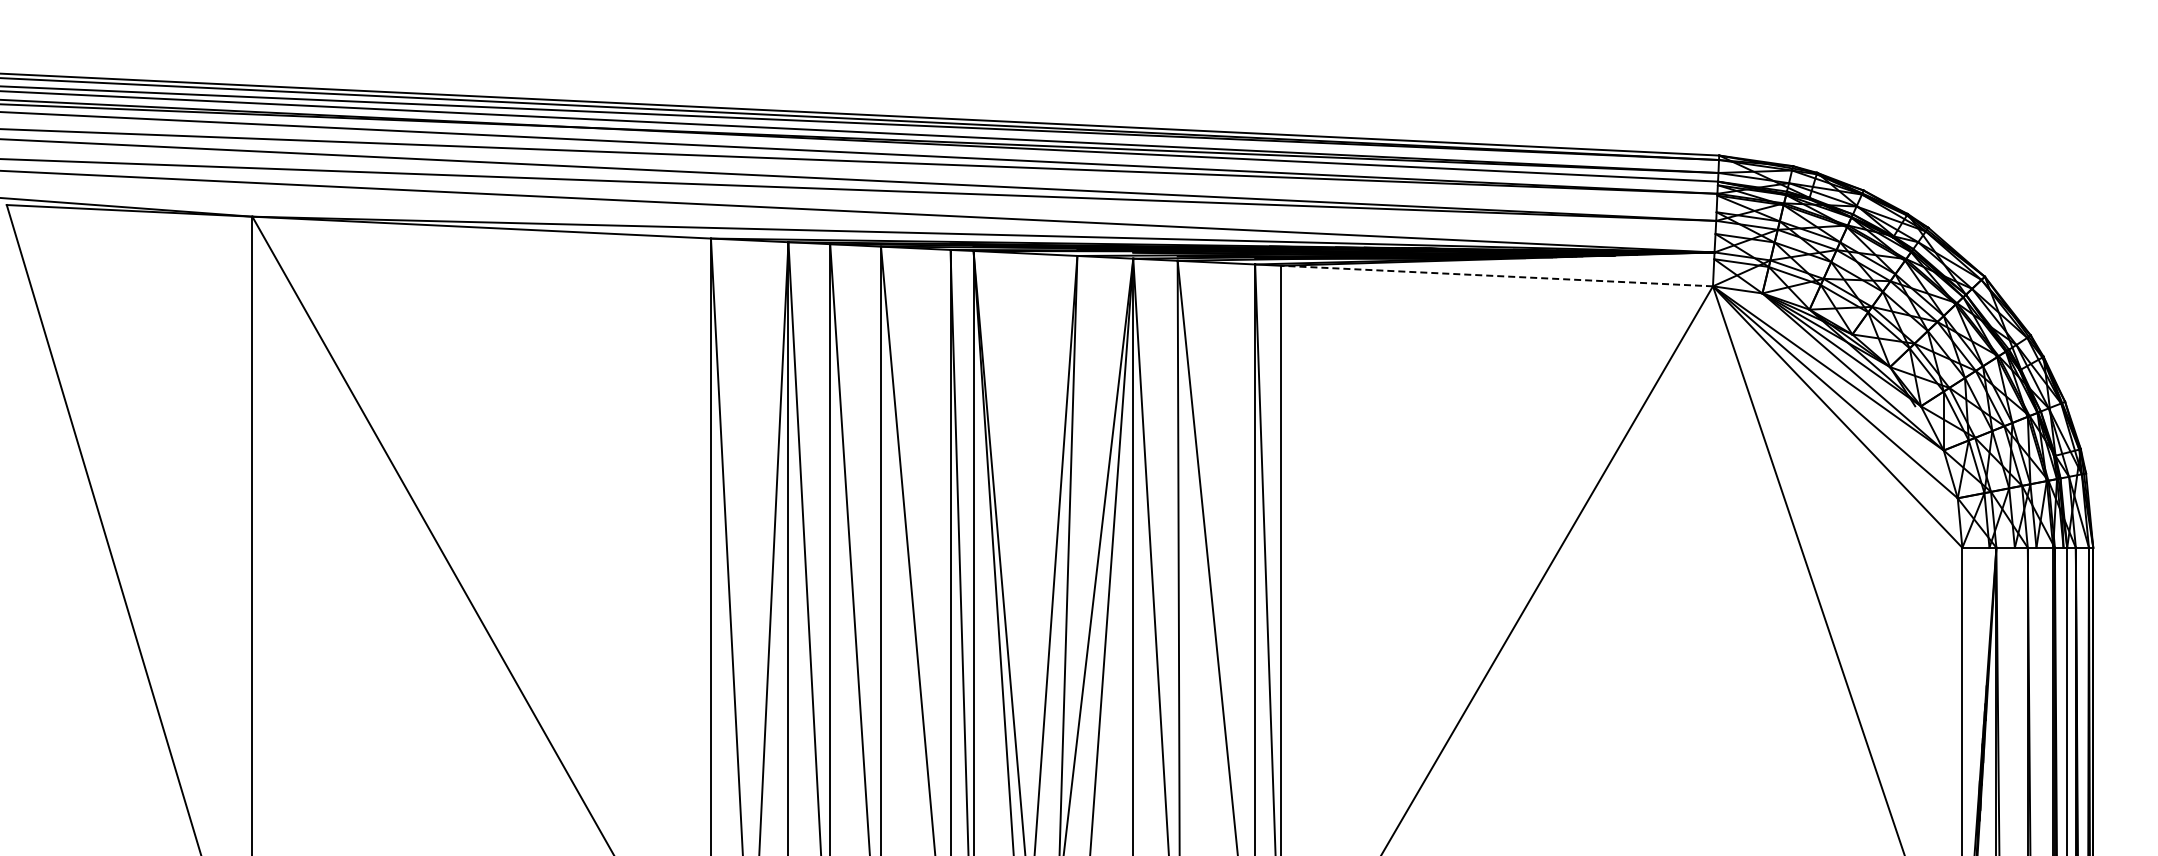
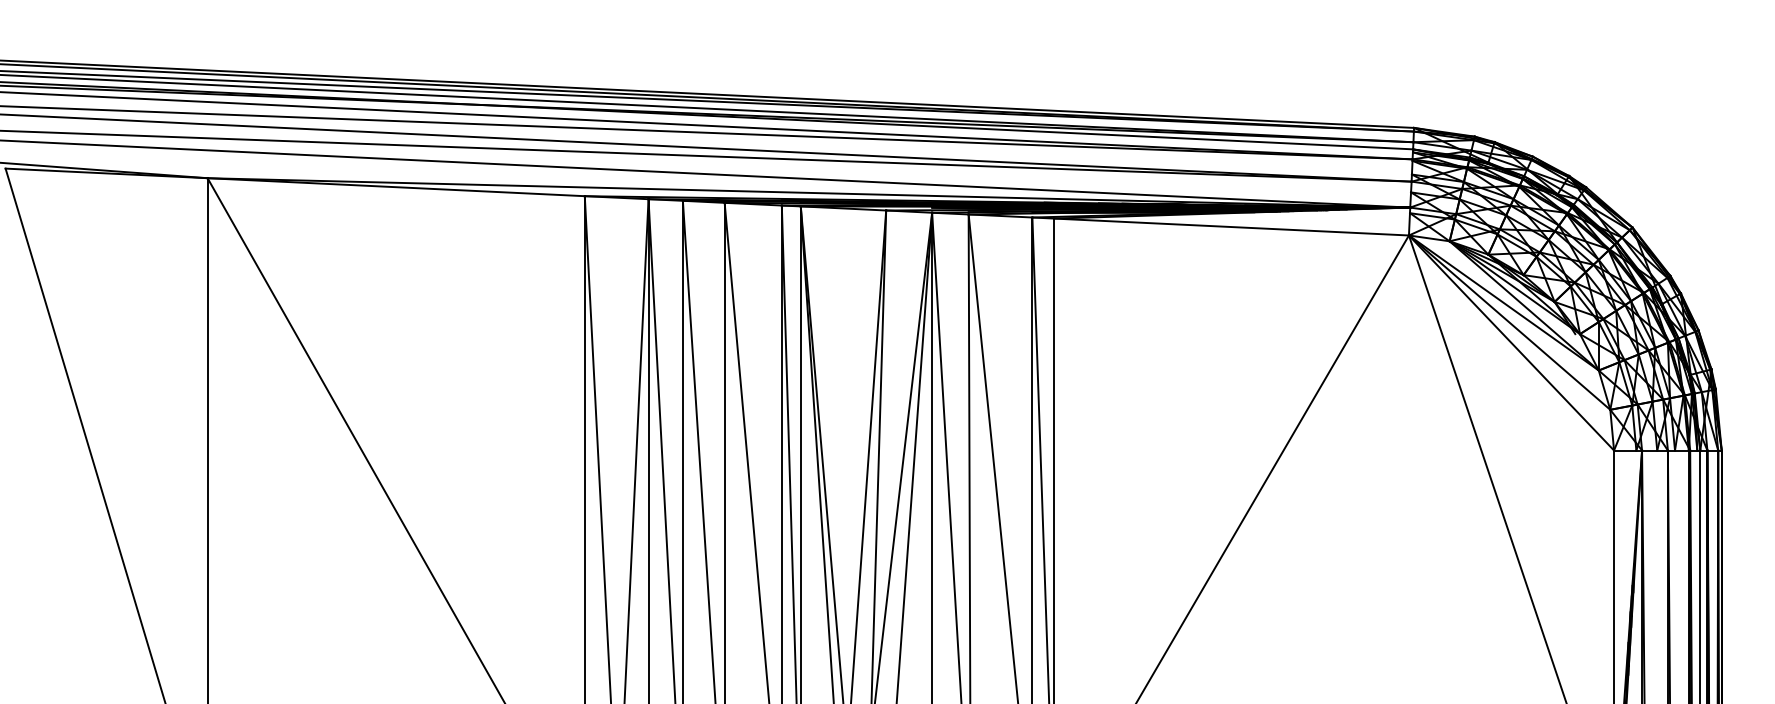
line: (1497, 276) -> (1231, 227), dashed -> solid

